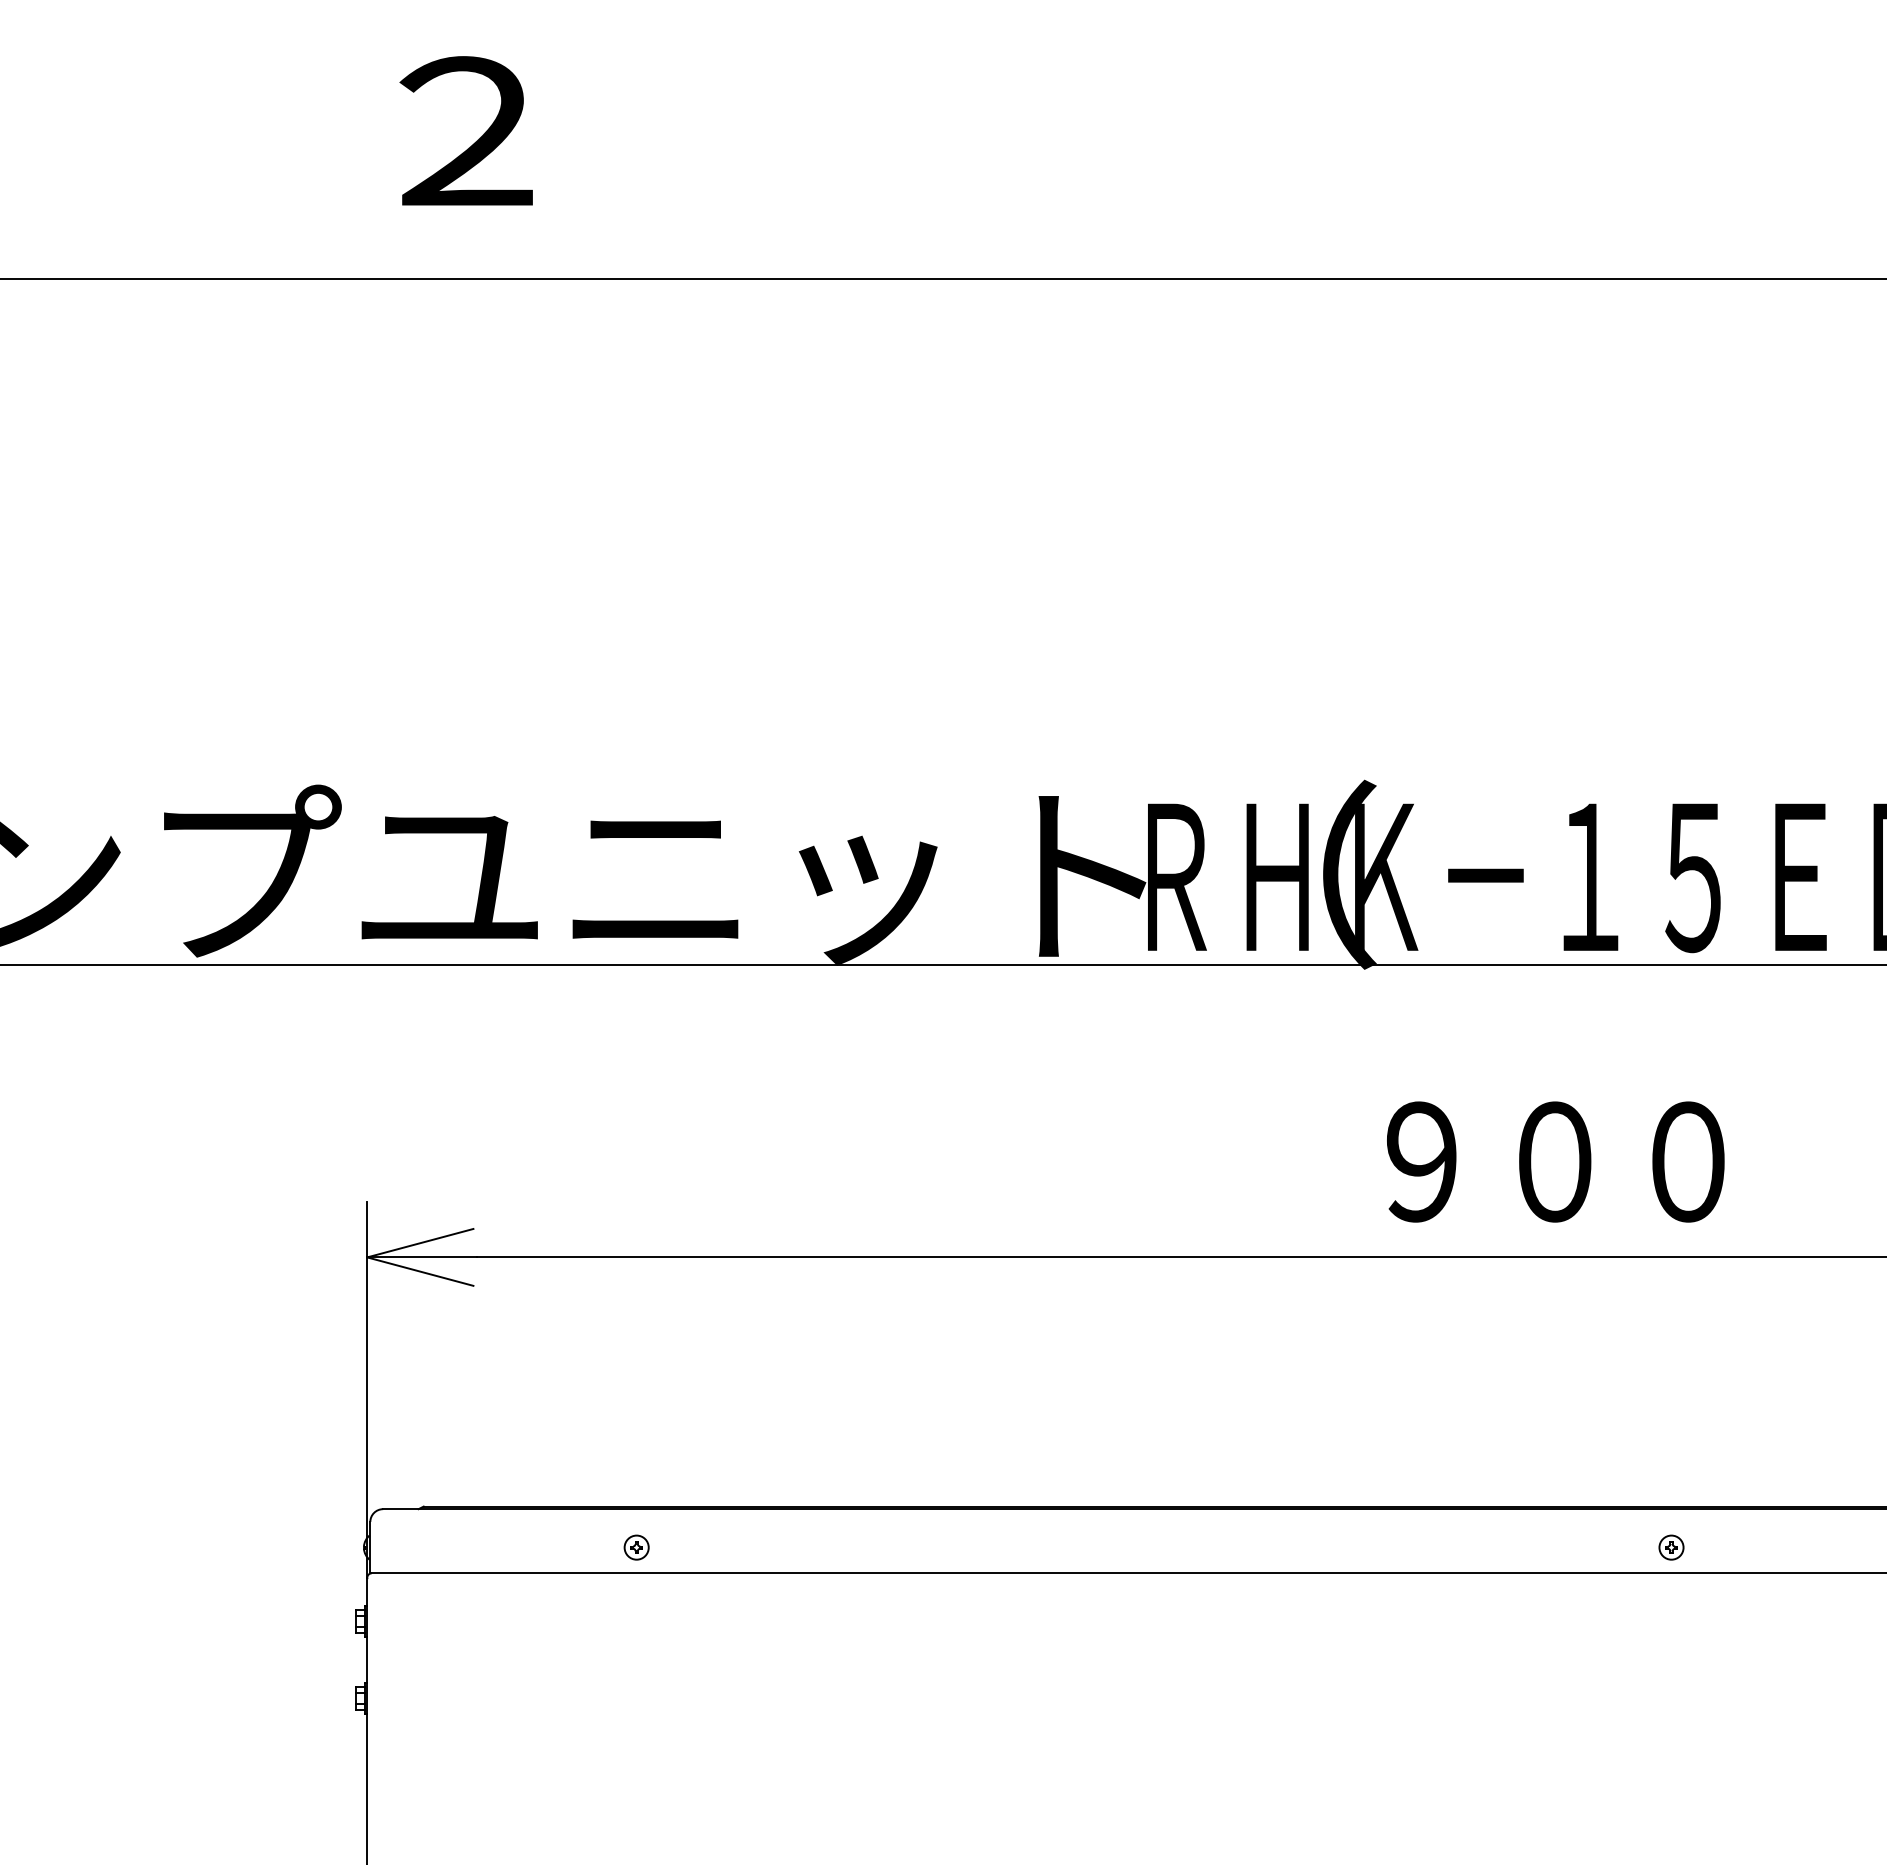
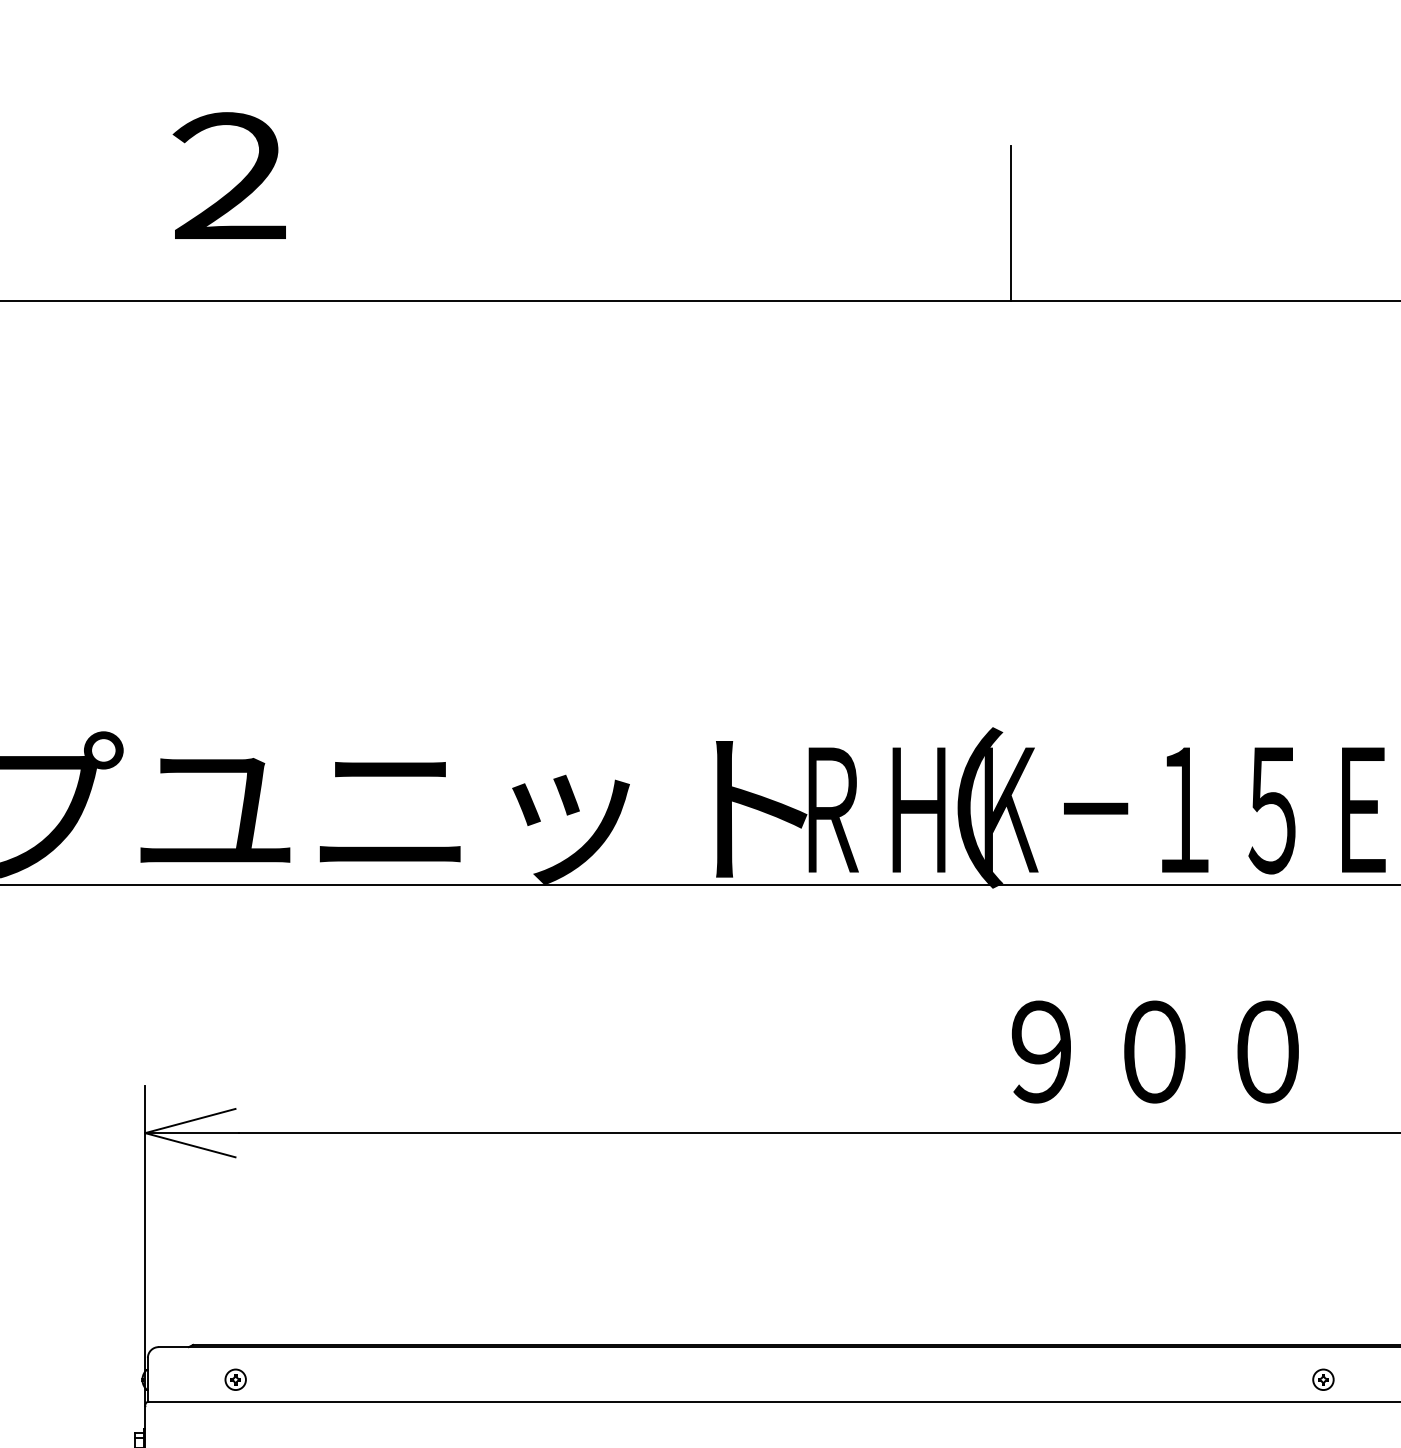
line: (1385, 186) -> (1010, 222), added
part: (636, 1547) -> (235, 1379), moved
part: (1671, 1547) -> (1323, 1379), moved

